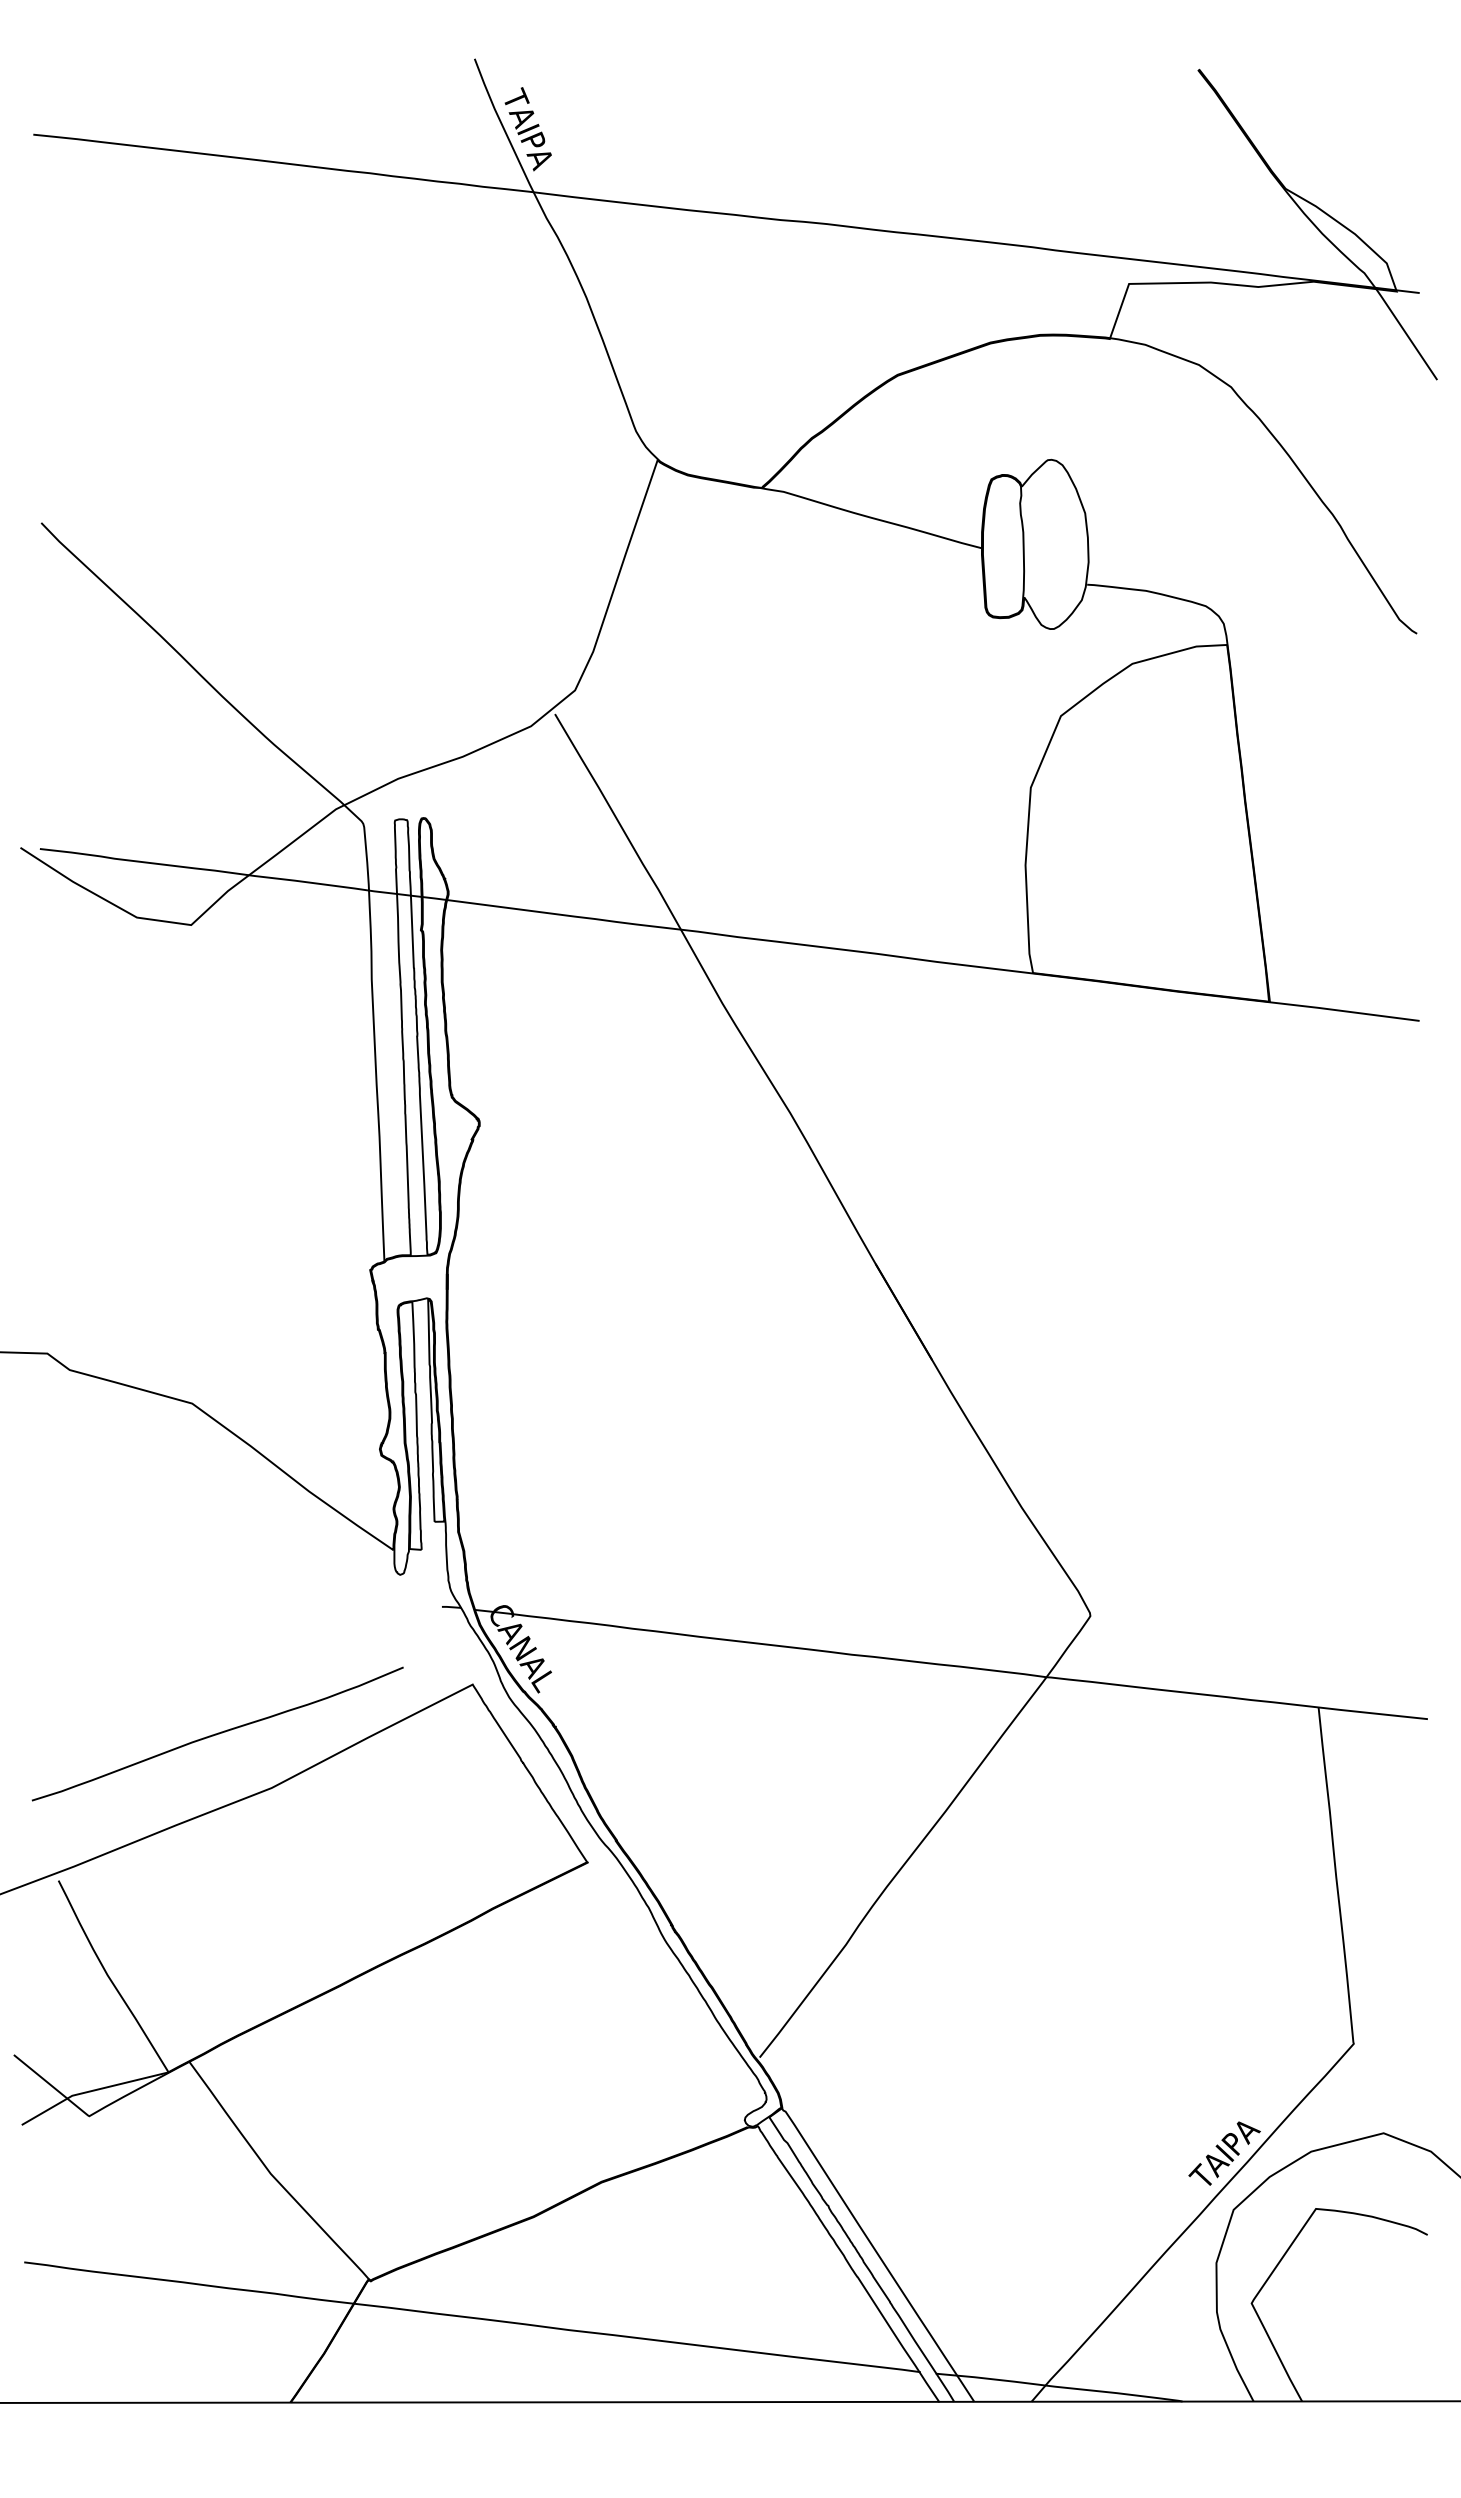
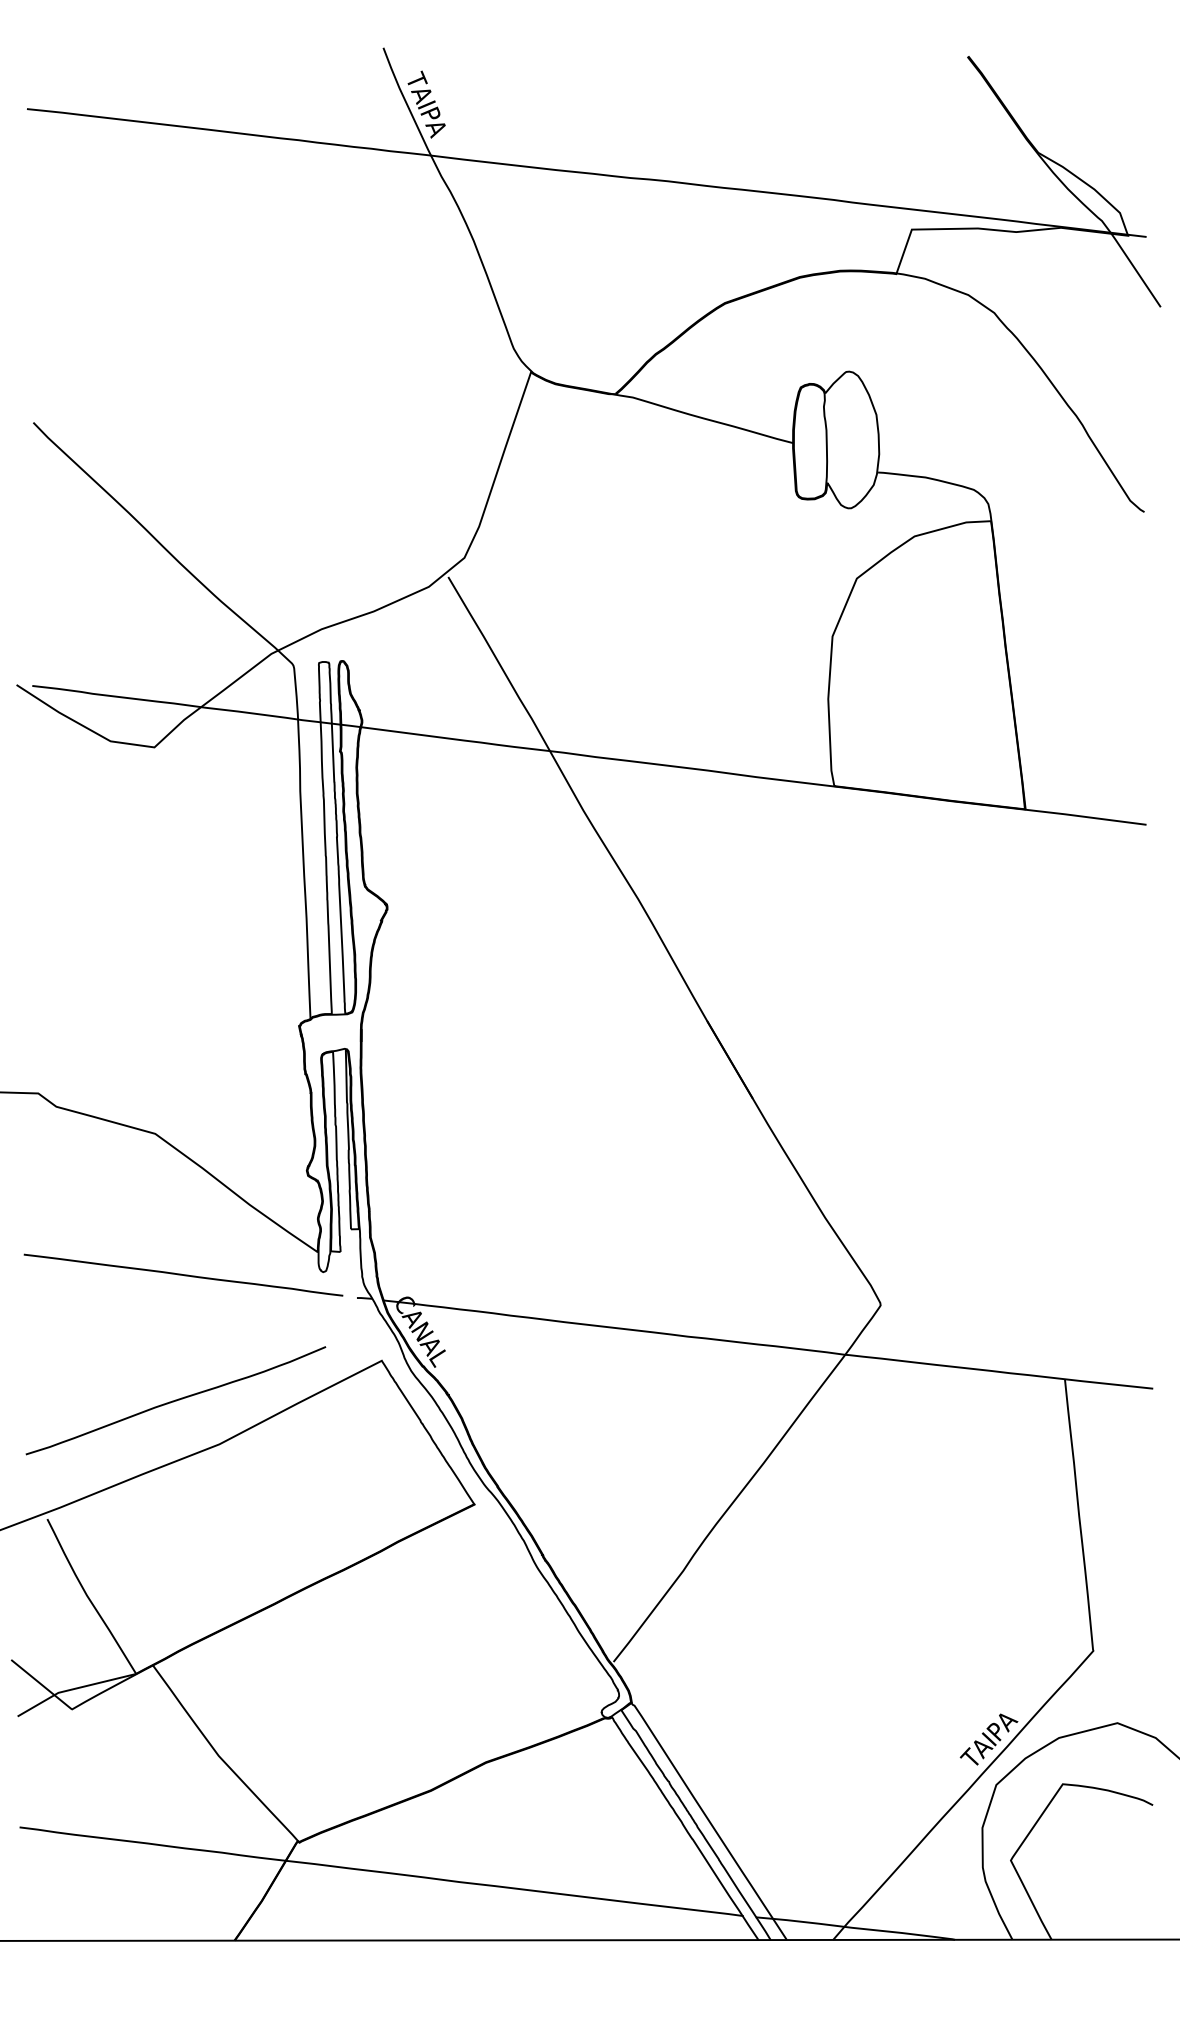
line: (226, 1578) -> (182, 1275), added

